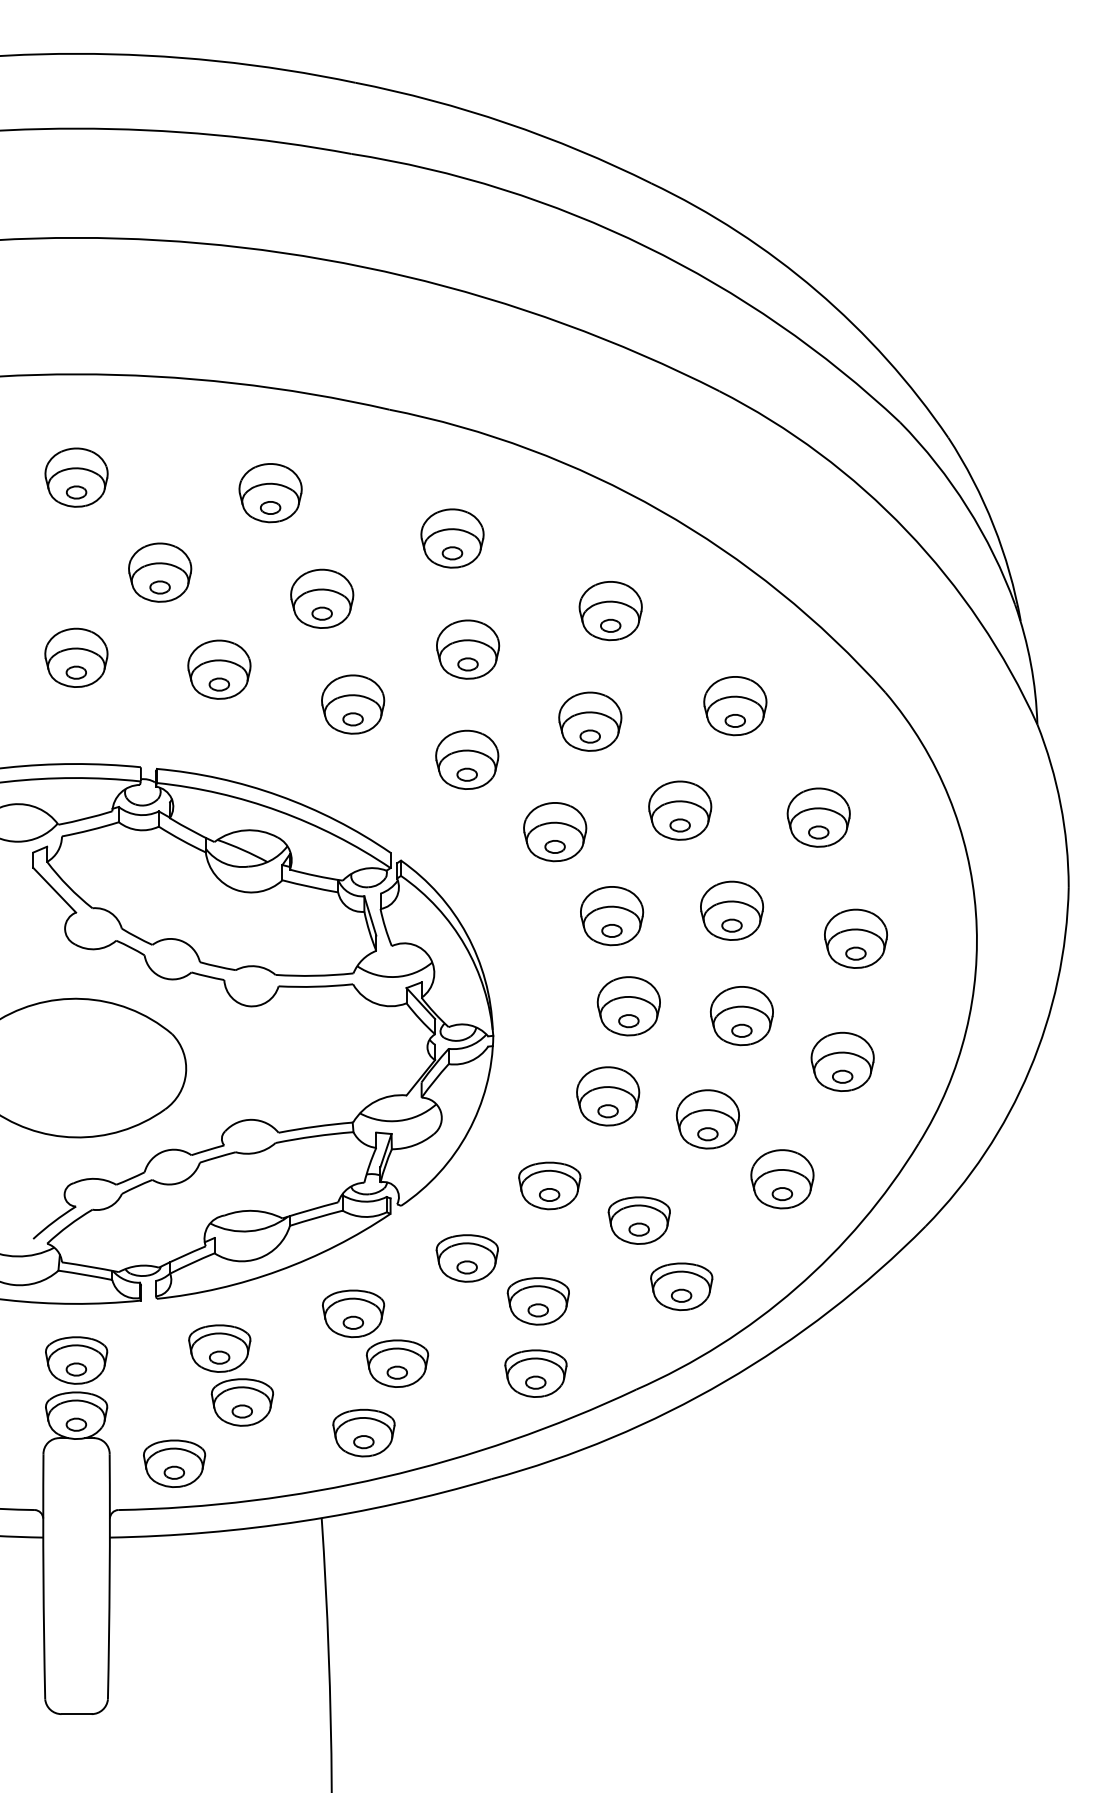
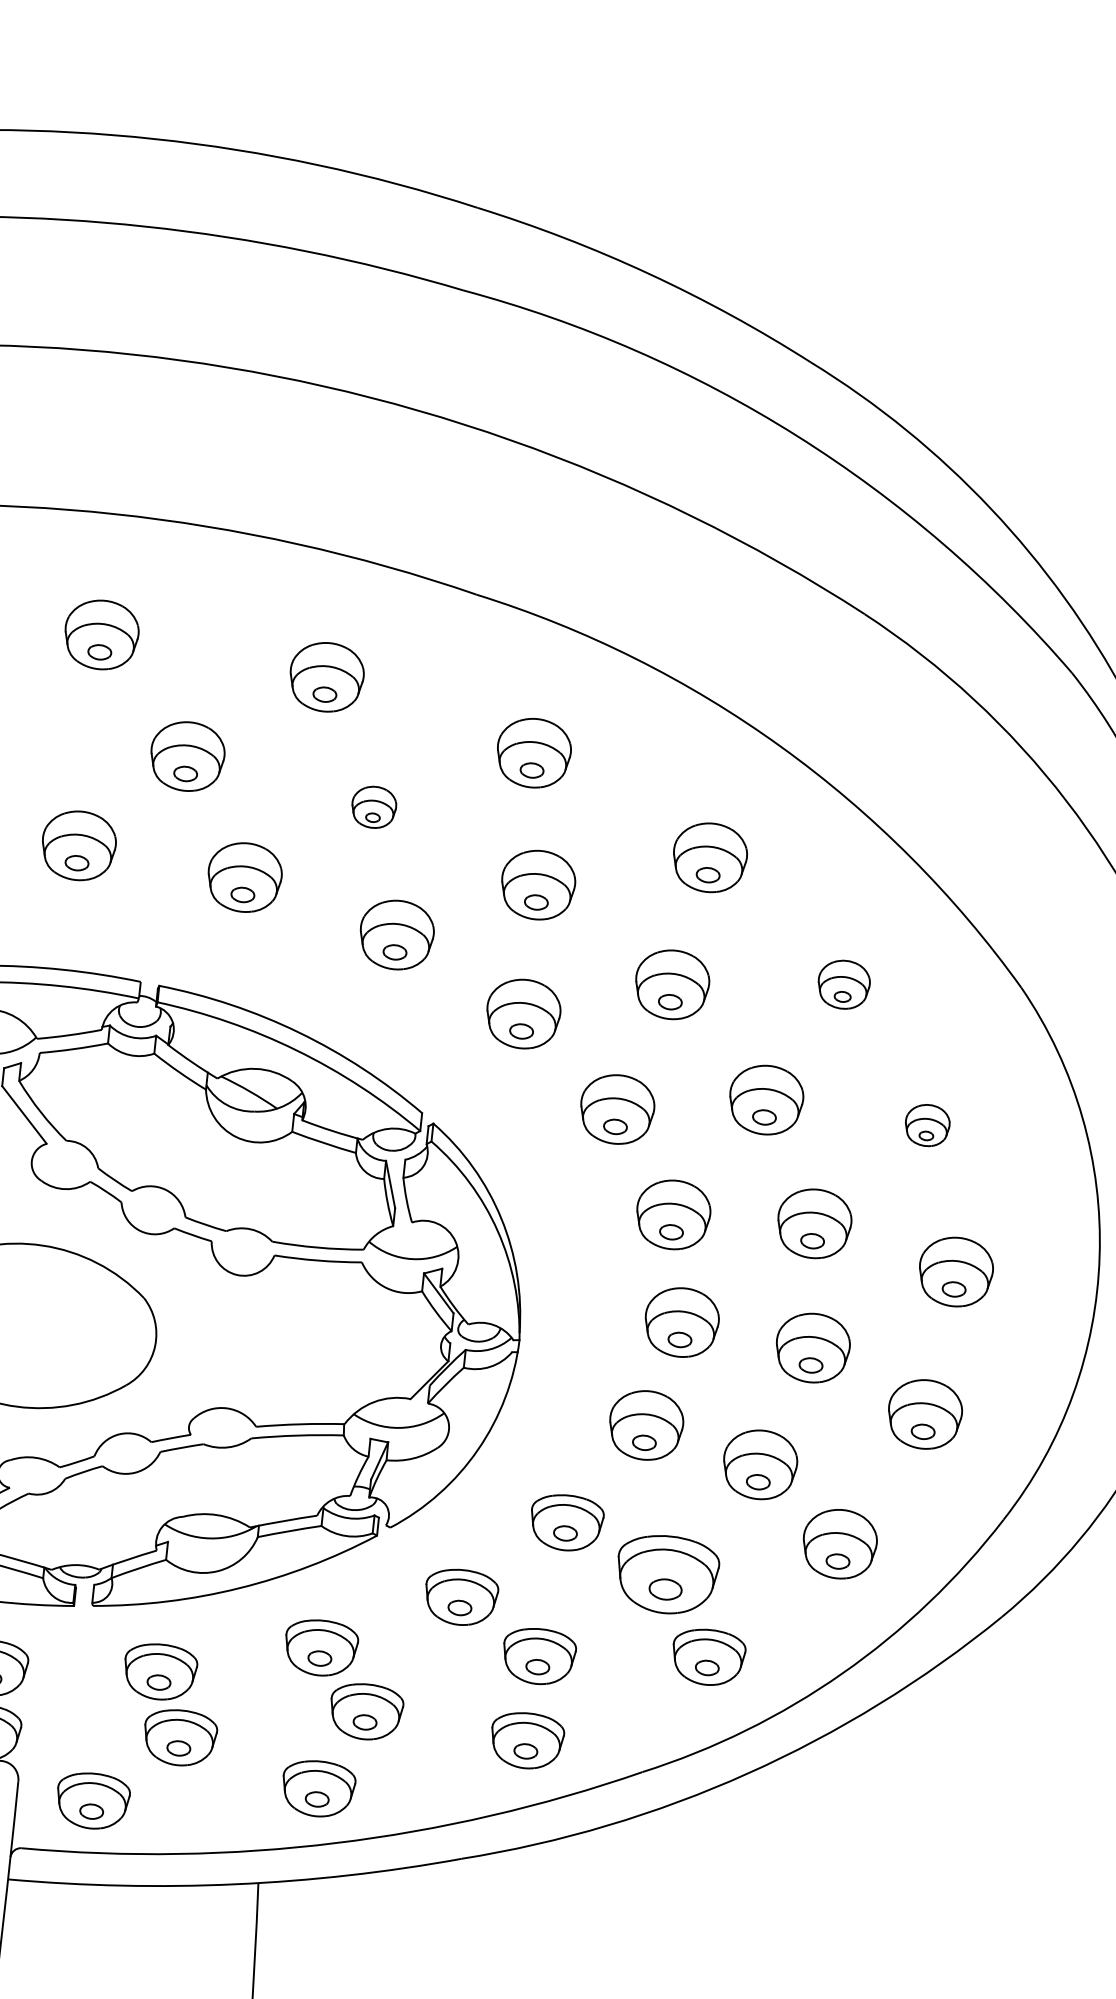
part: (322, 598) -> (374, 807), size x0.6
part: (735, 706) -> (844, 985), size x0.7
part: (818, 817) -> (927, 1125), size x0.6
part: (638, 1220) -> (666, 1574), size x1.4

